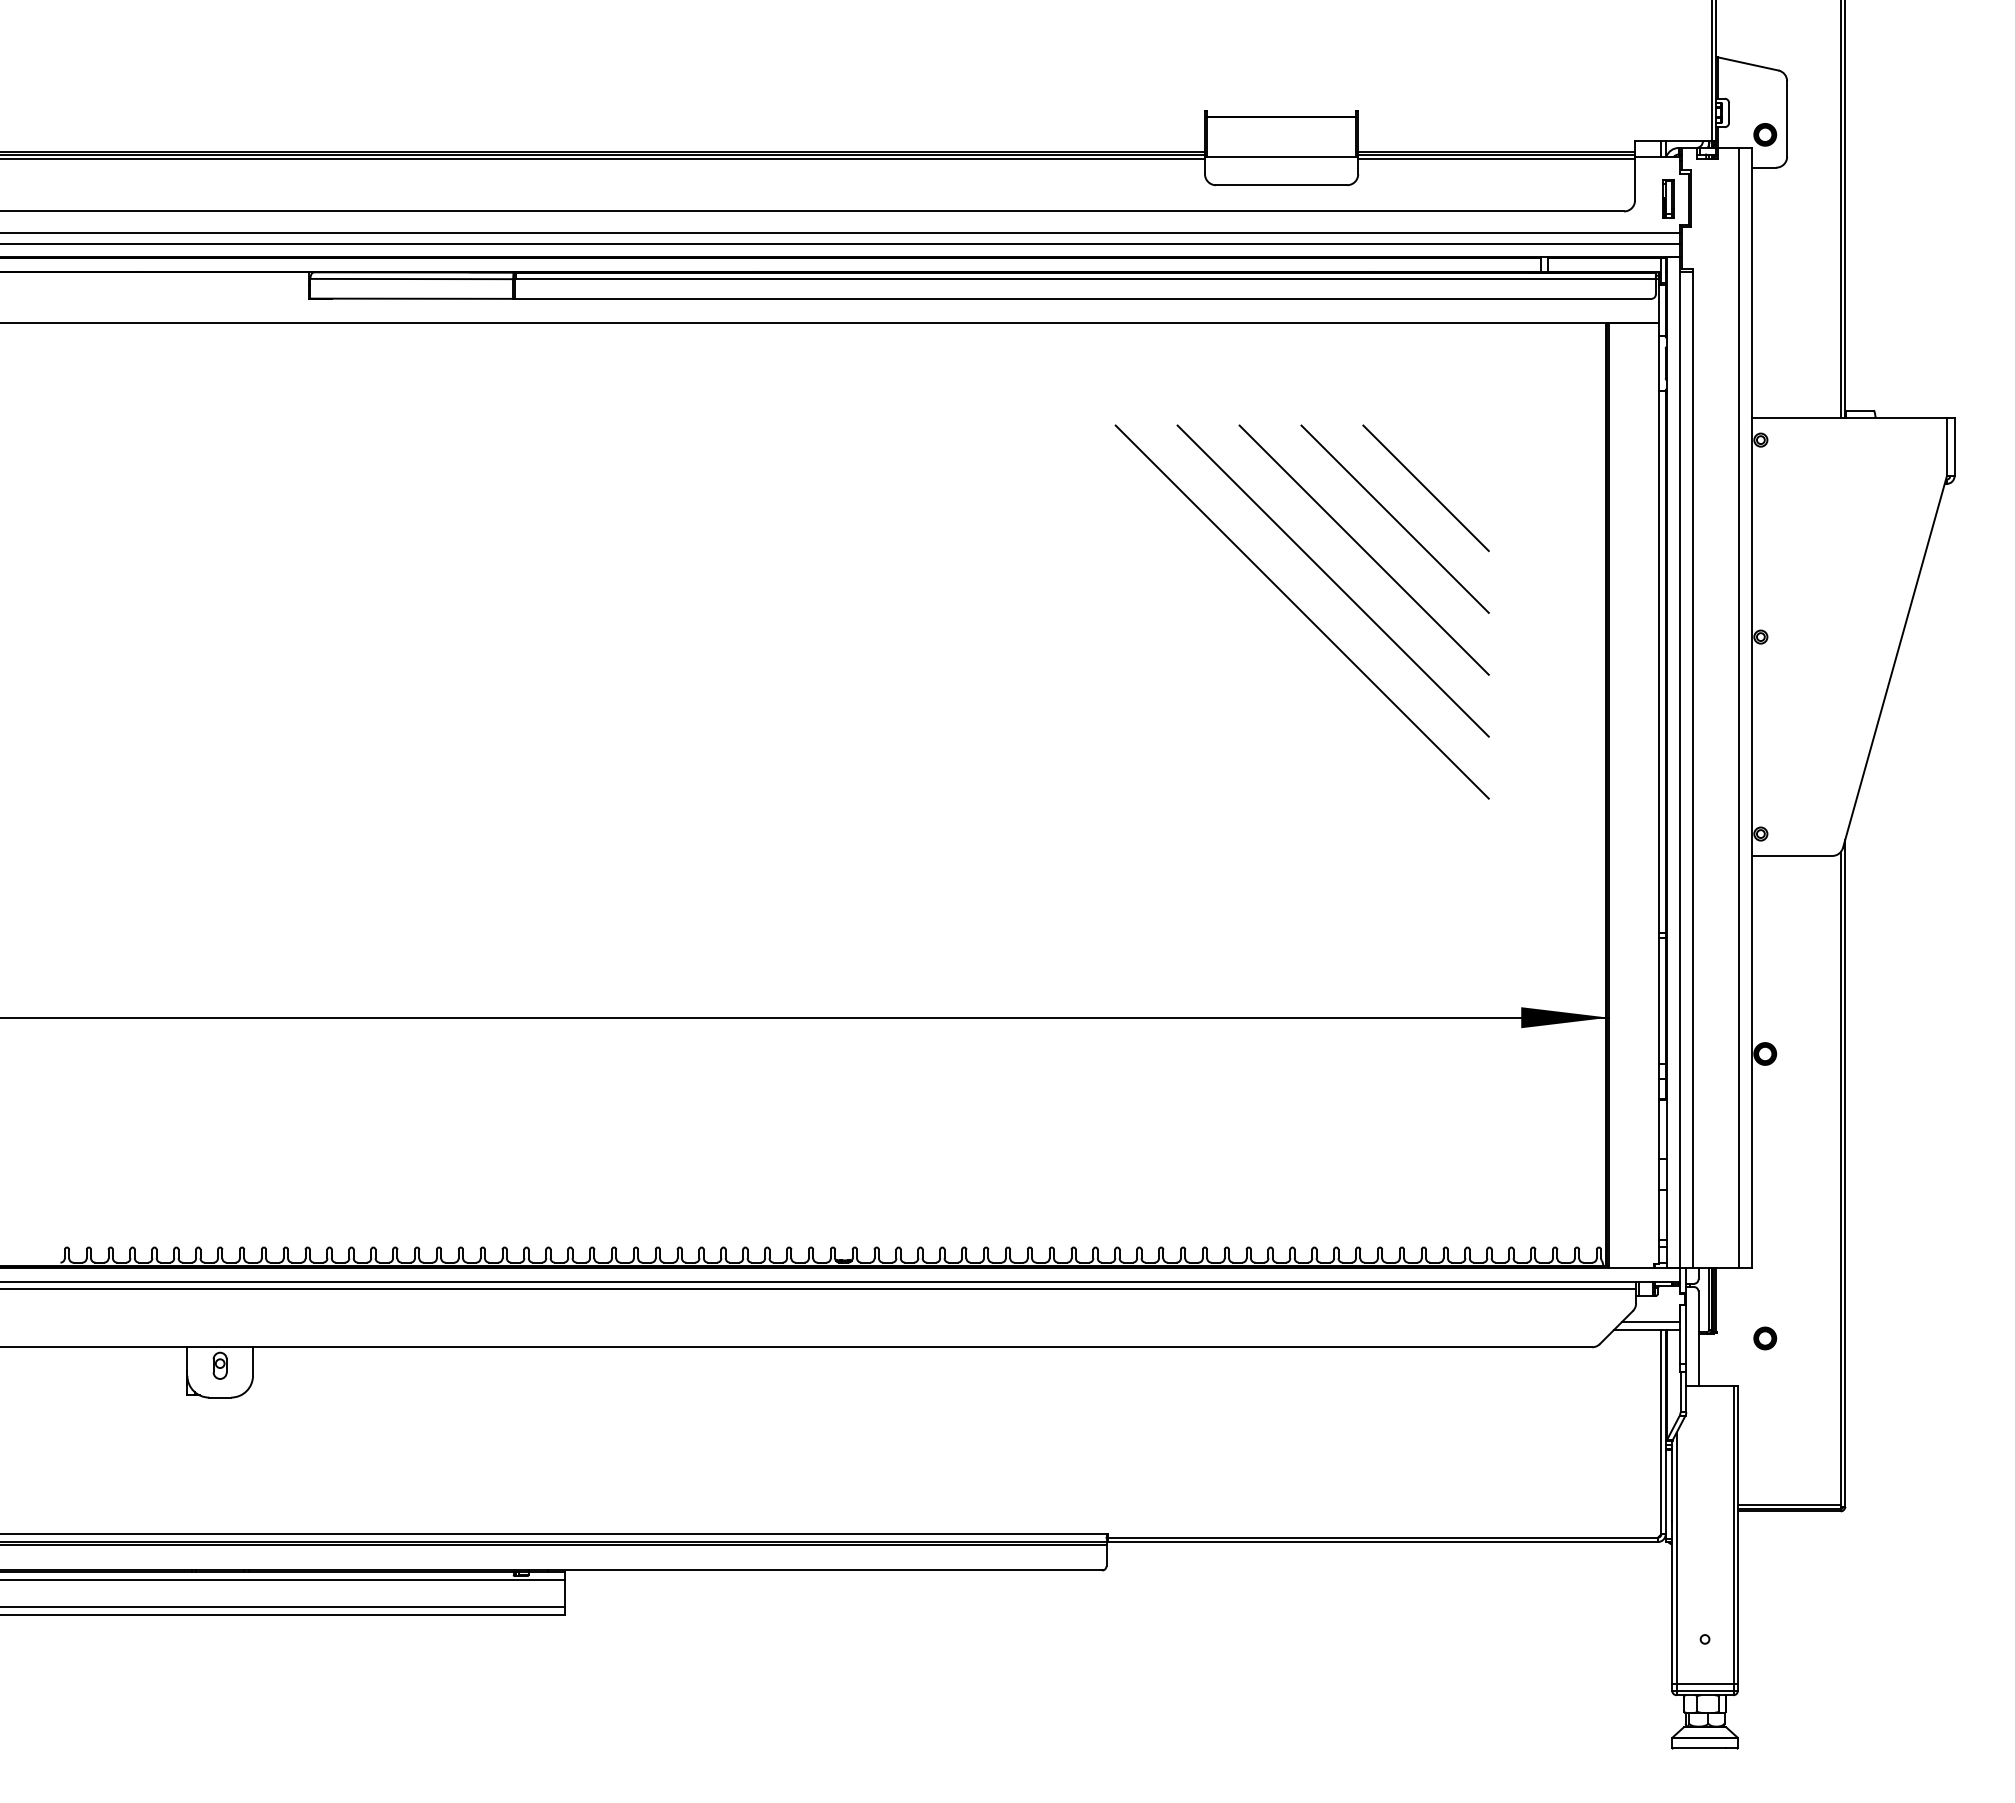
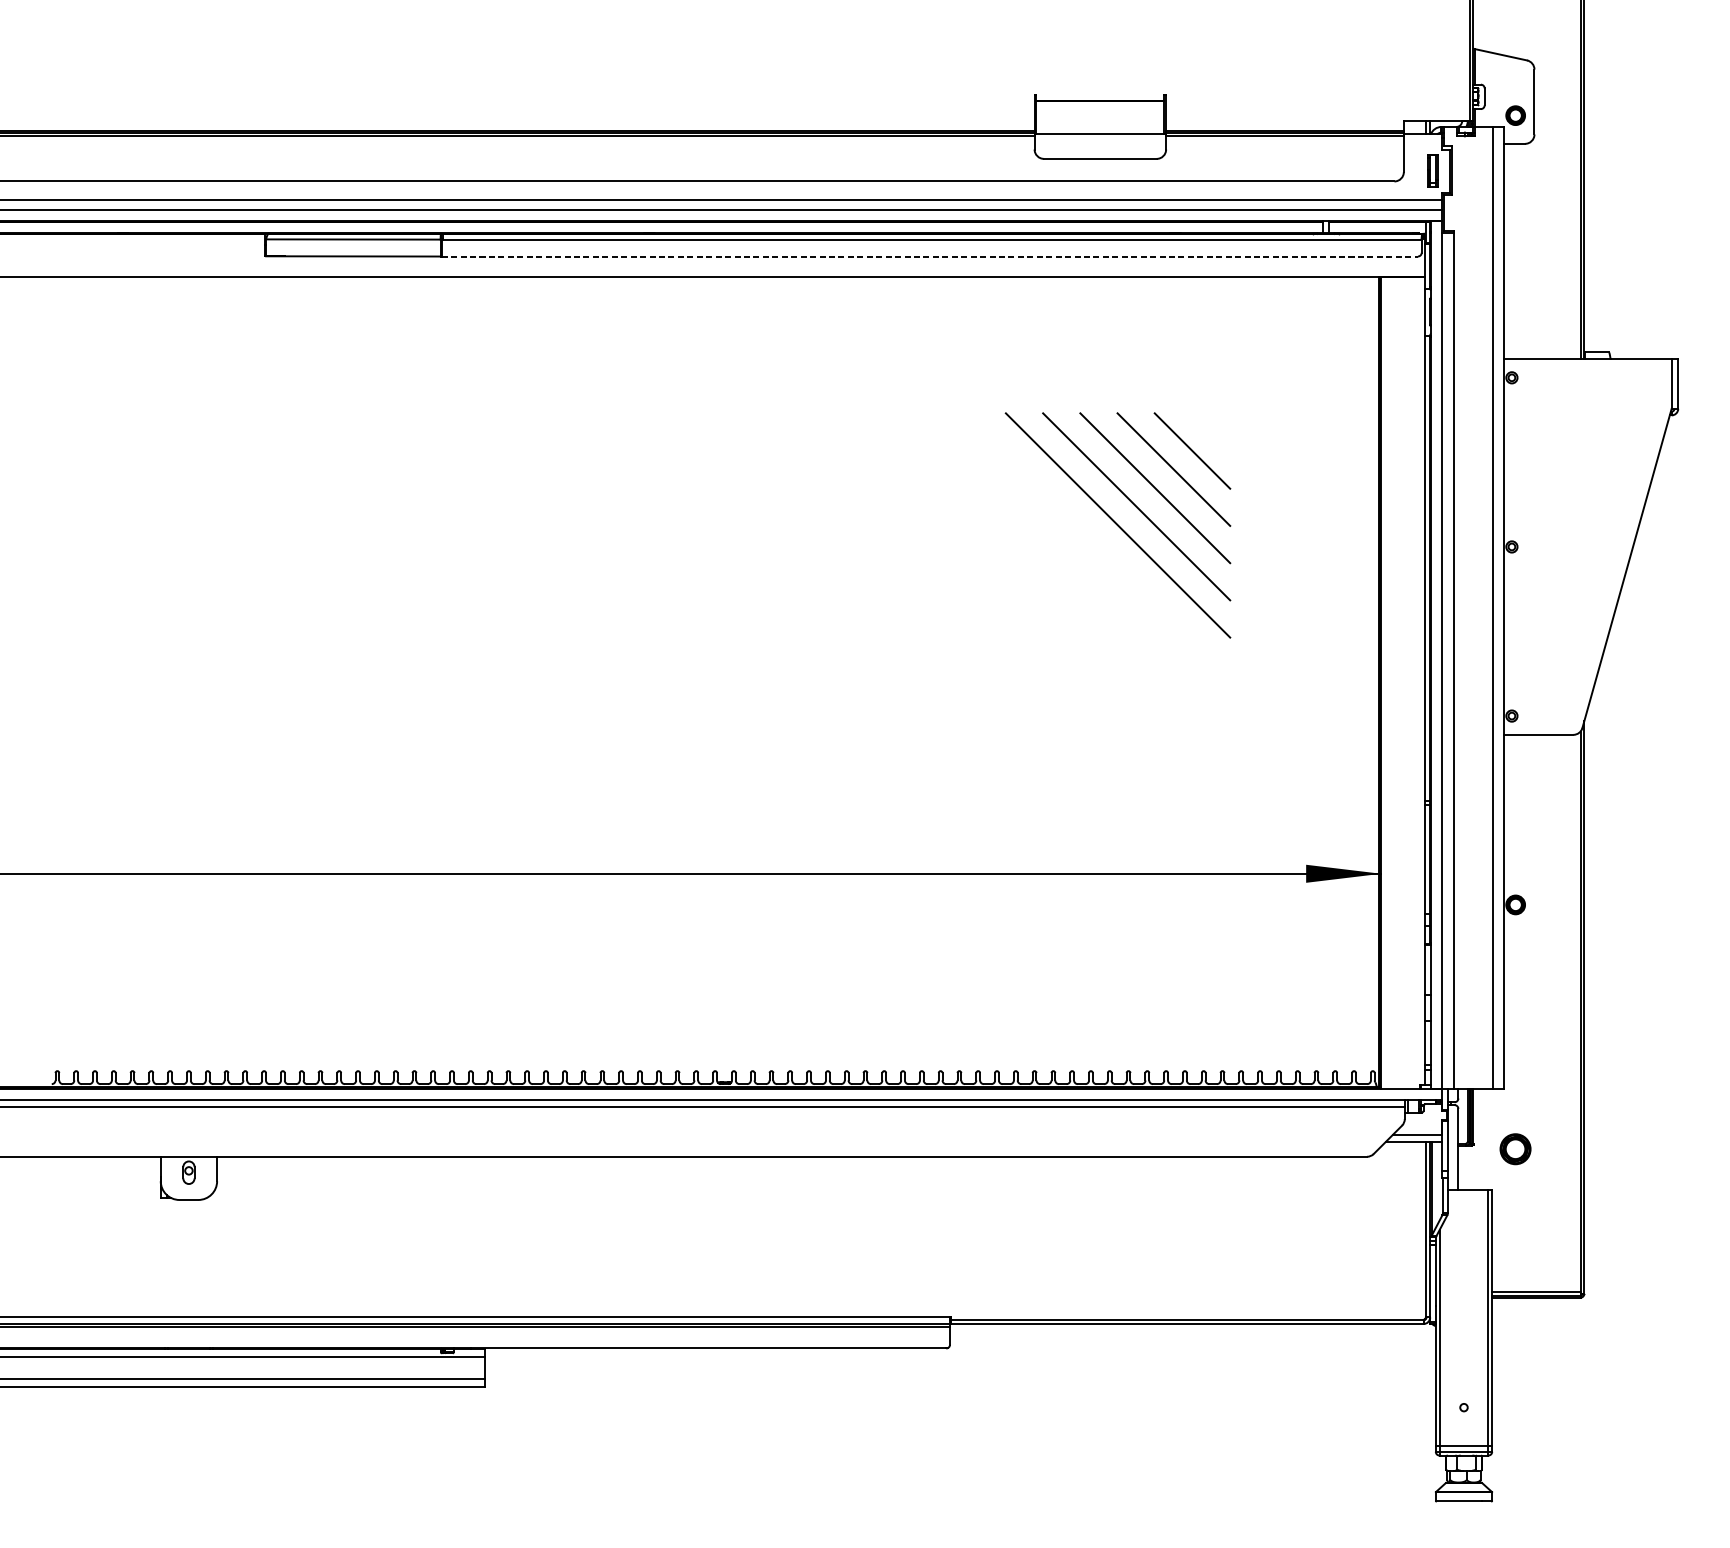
line: (1083, 298) -> (930, 256), solid -> dashed
part: (1301, 611) -> (1117, 524), size x0.7
part: (1765, 1338) -> (1515, 1149), size x1.6

